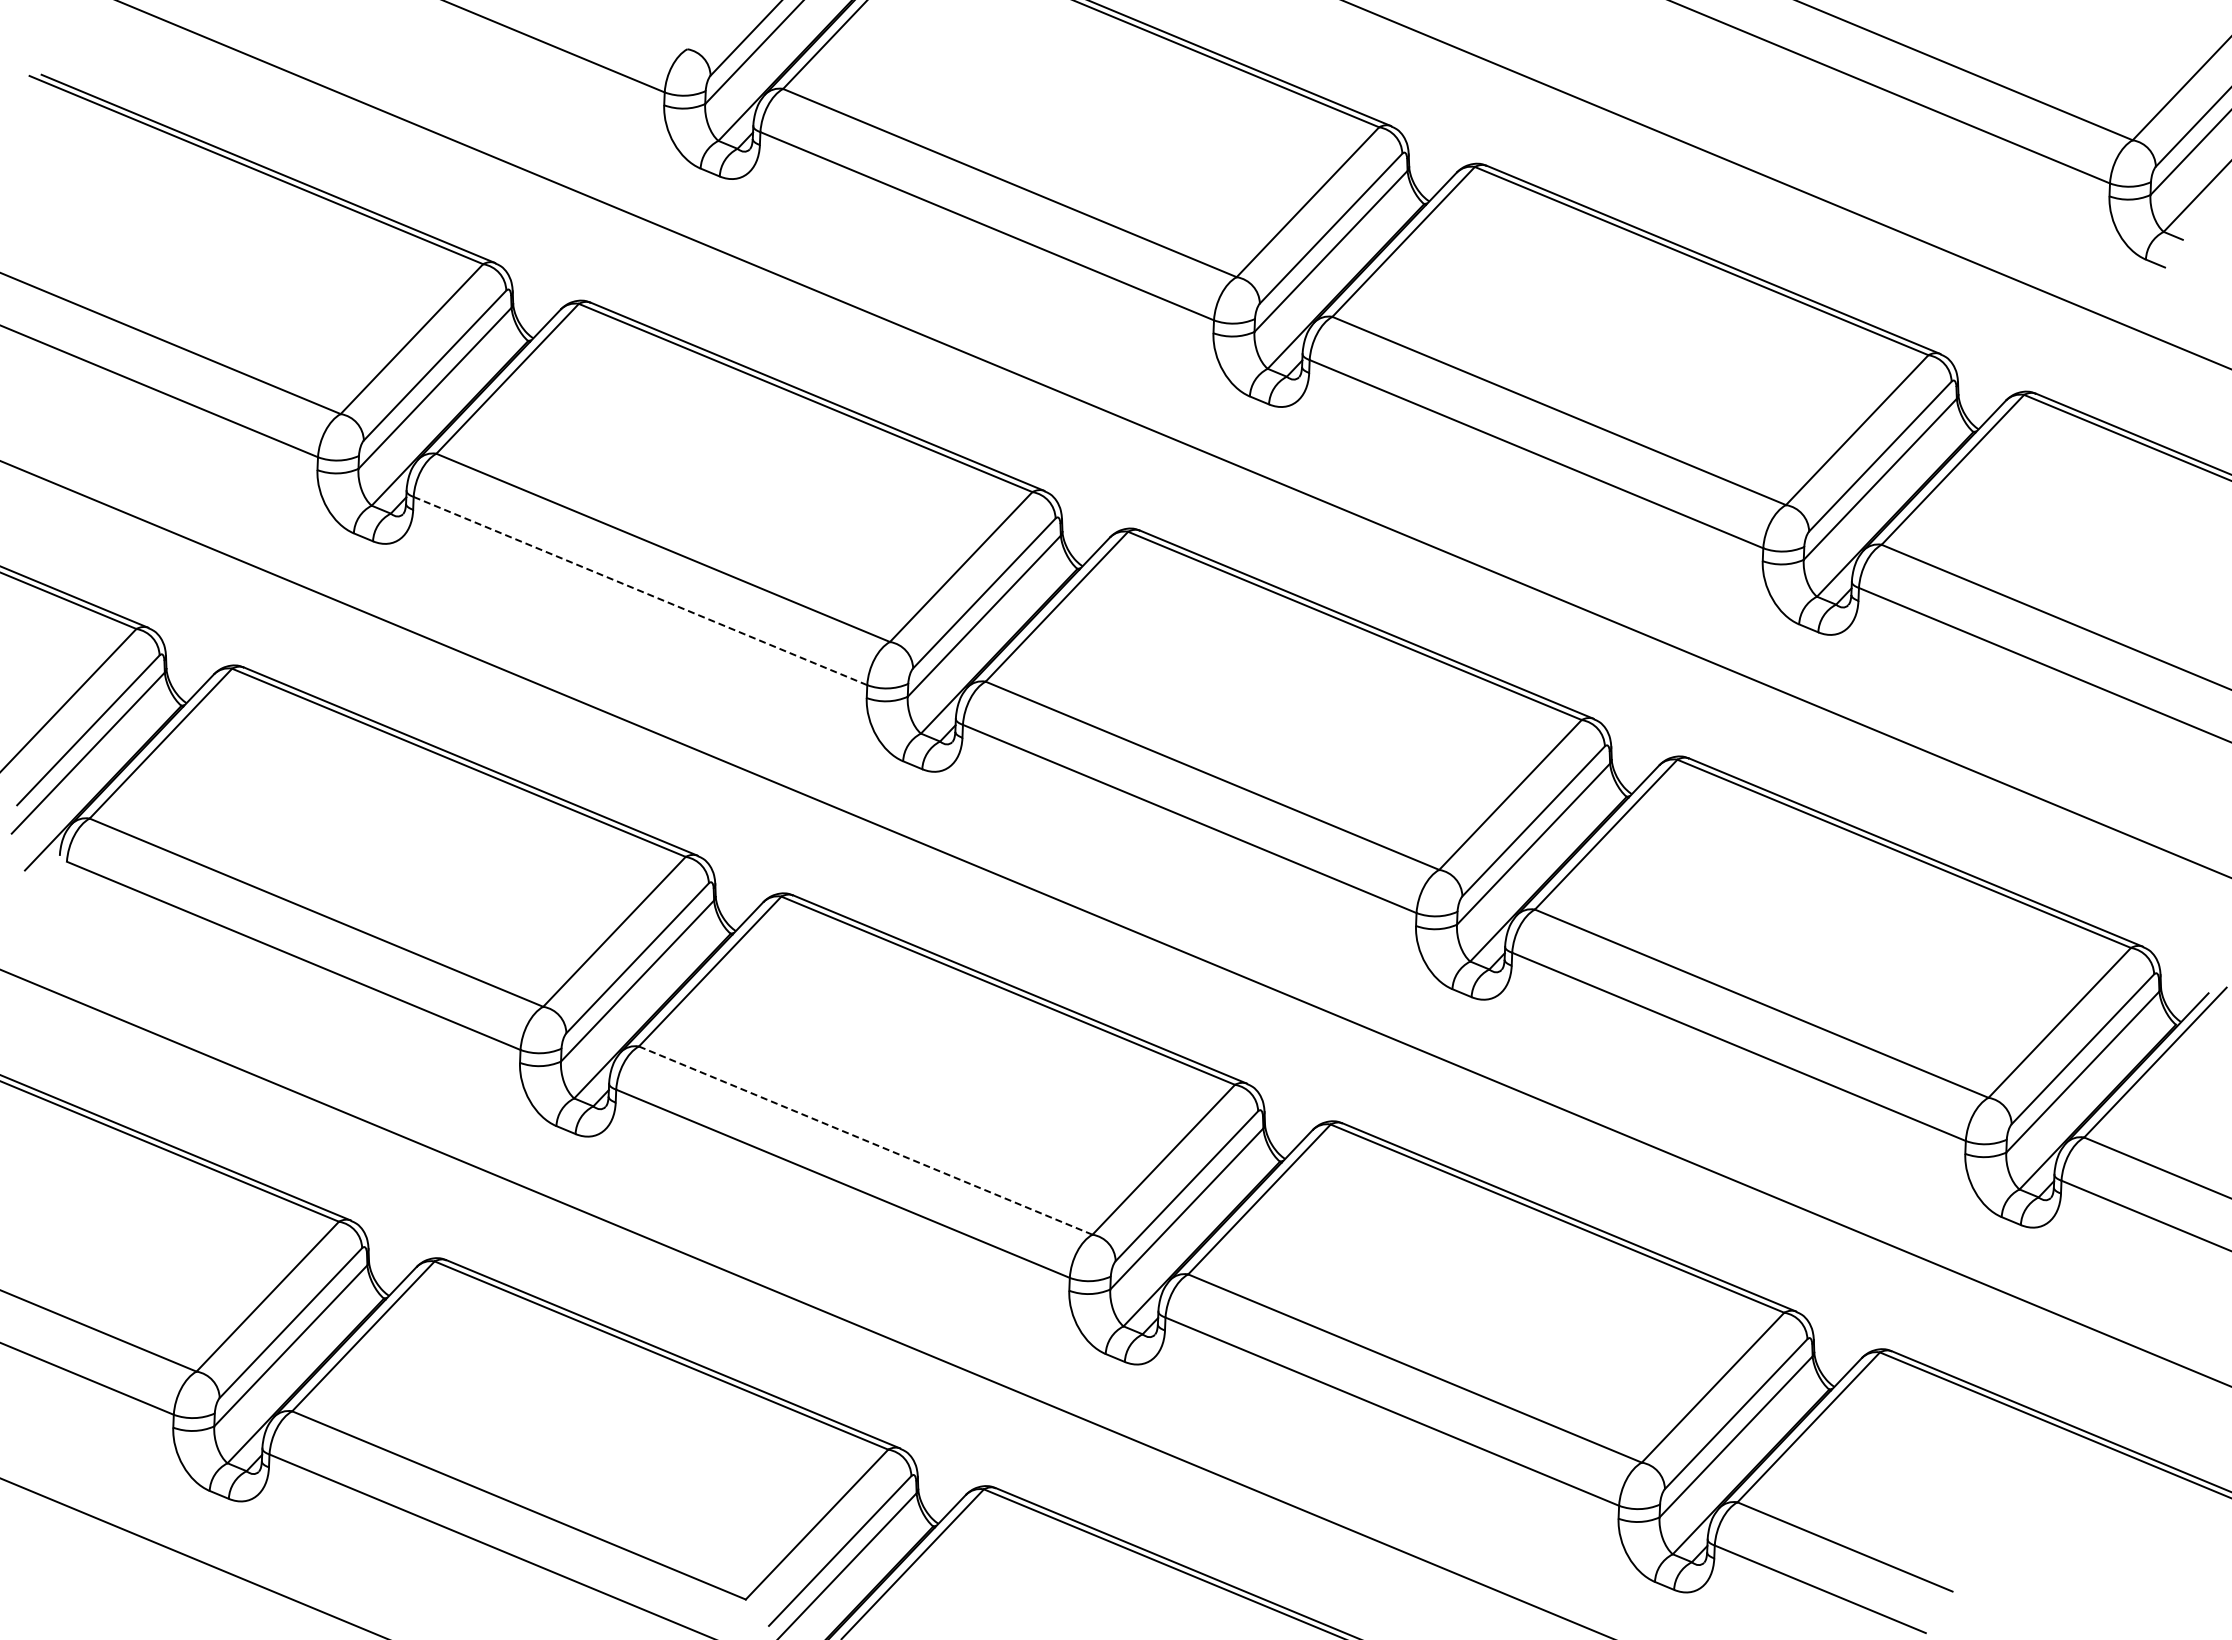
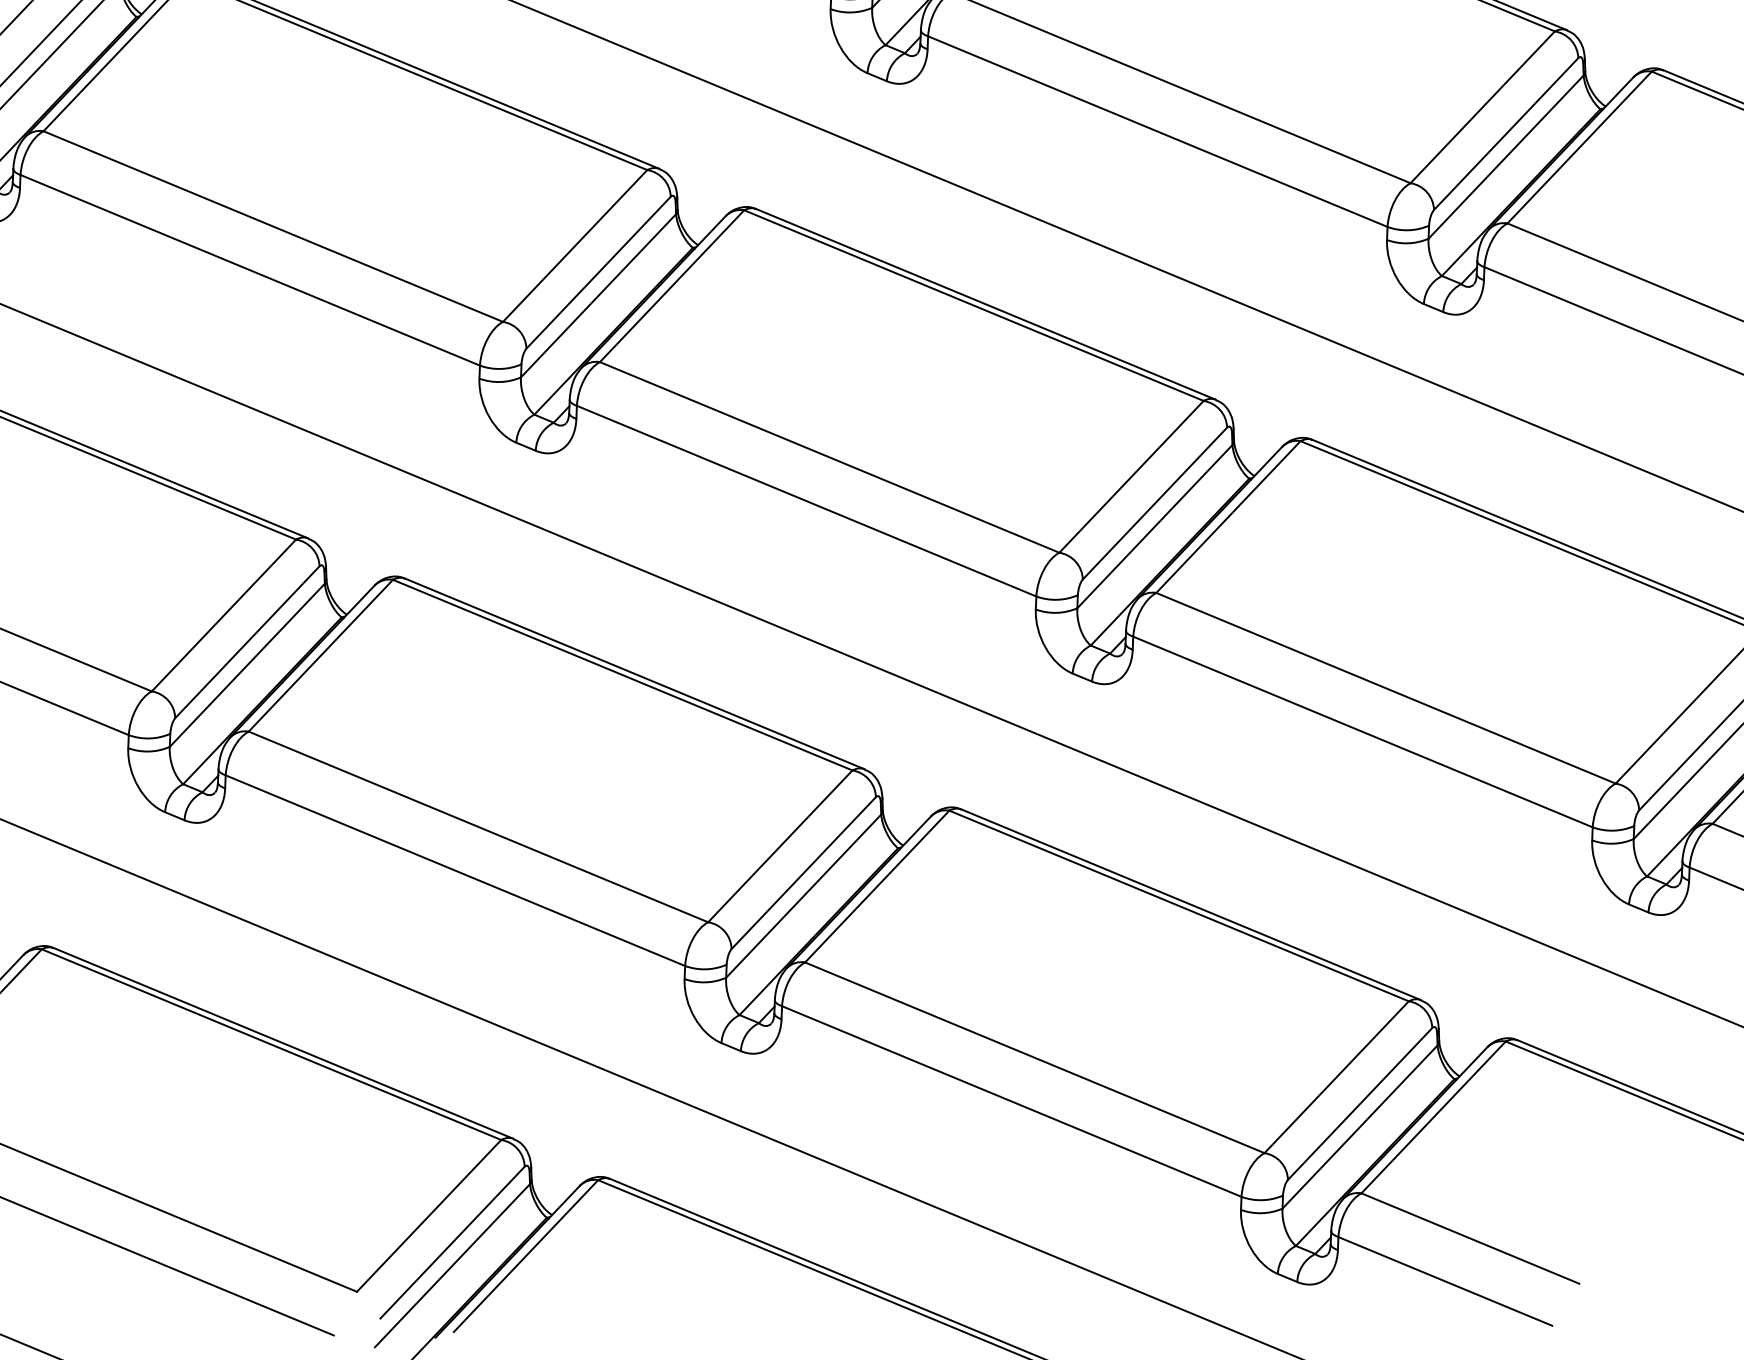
line: (640, 591) -> (250, 270), dashed -> solid
line: (865, 1140) -> (478, 826), dashed -> solid

